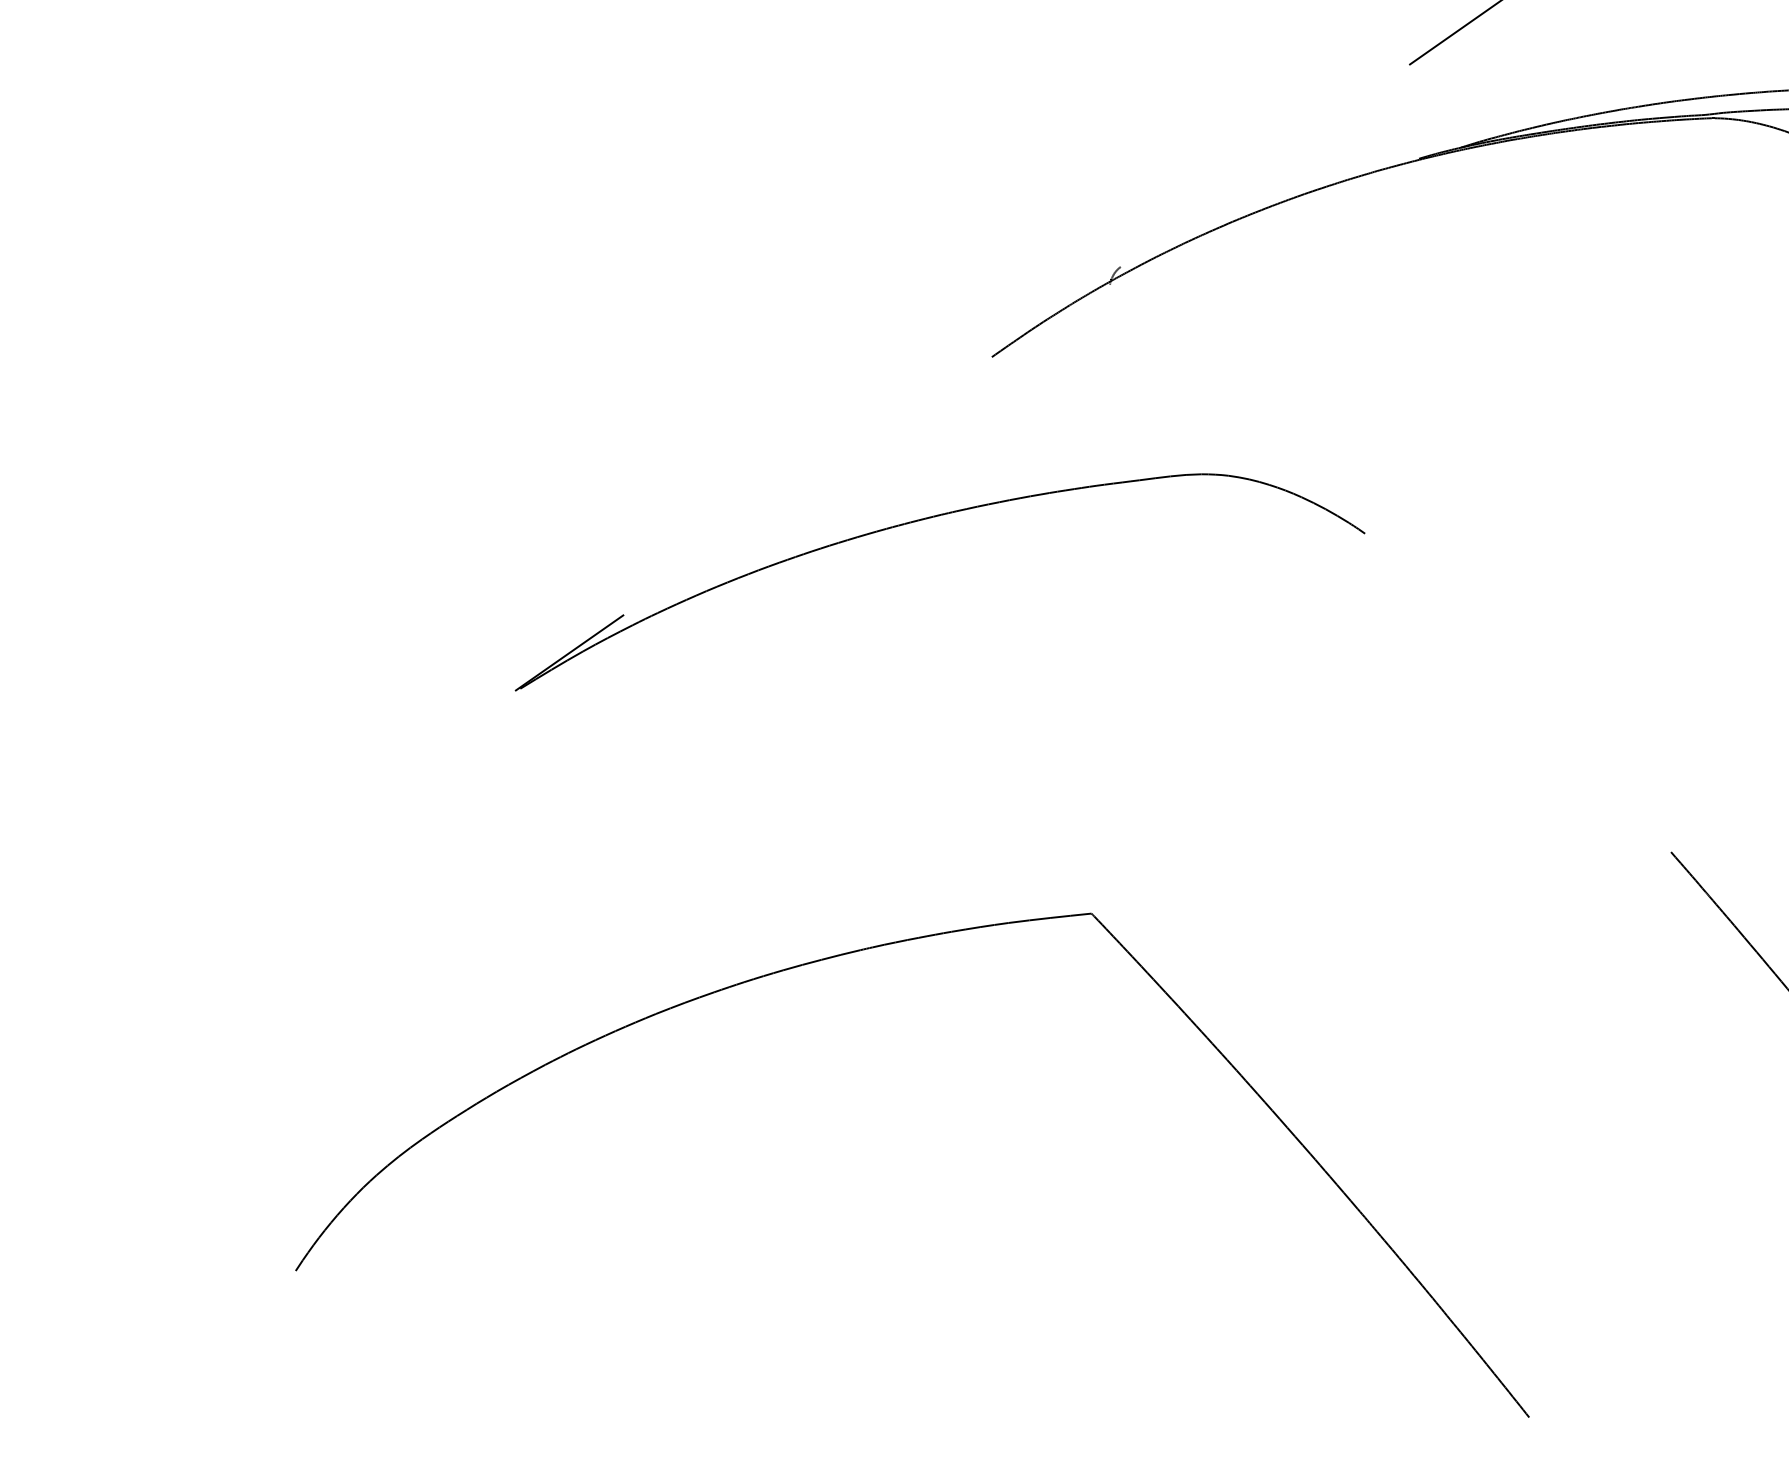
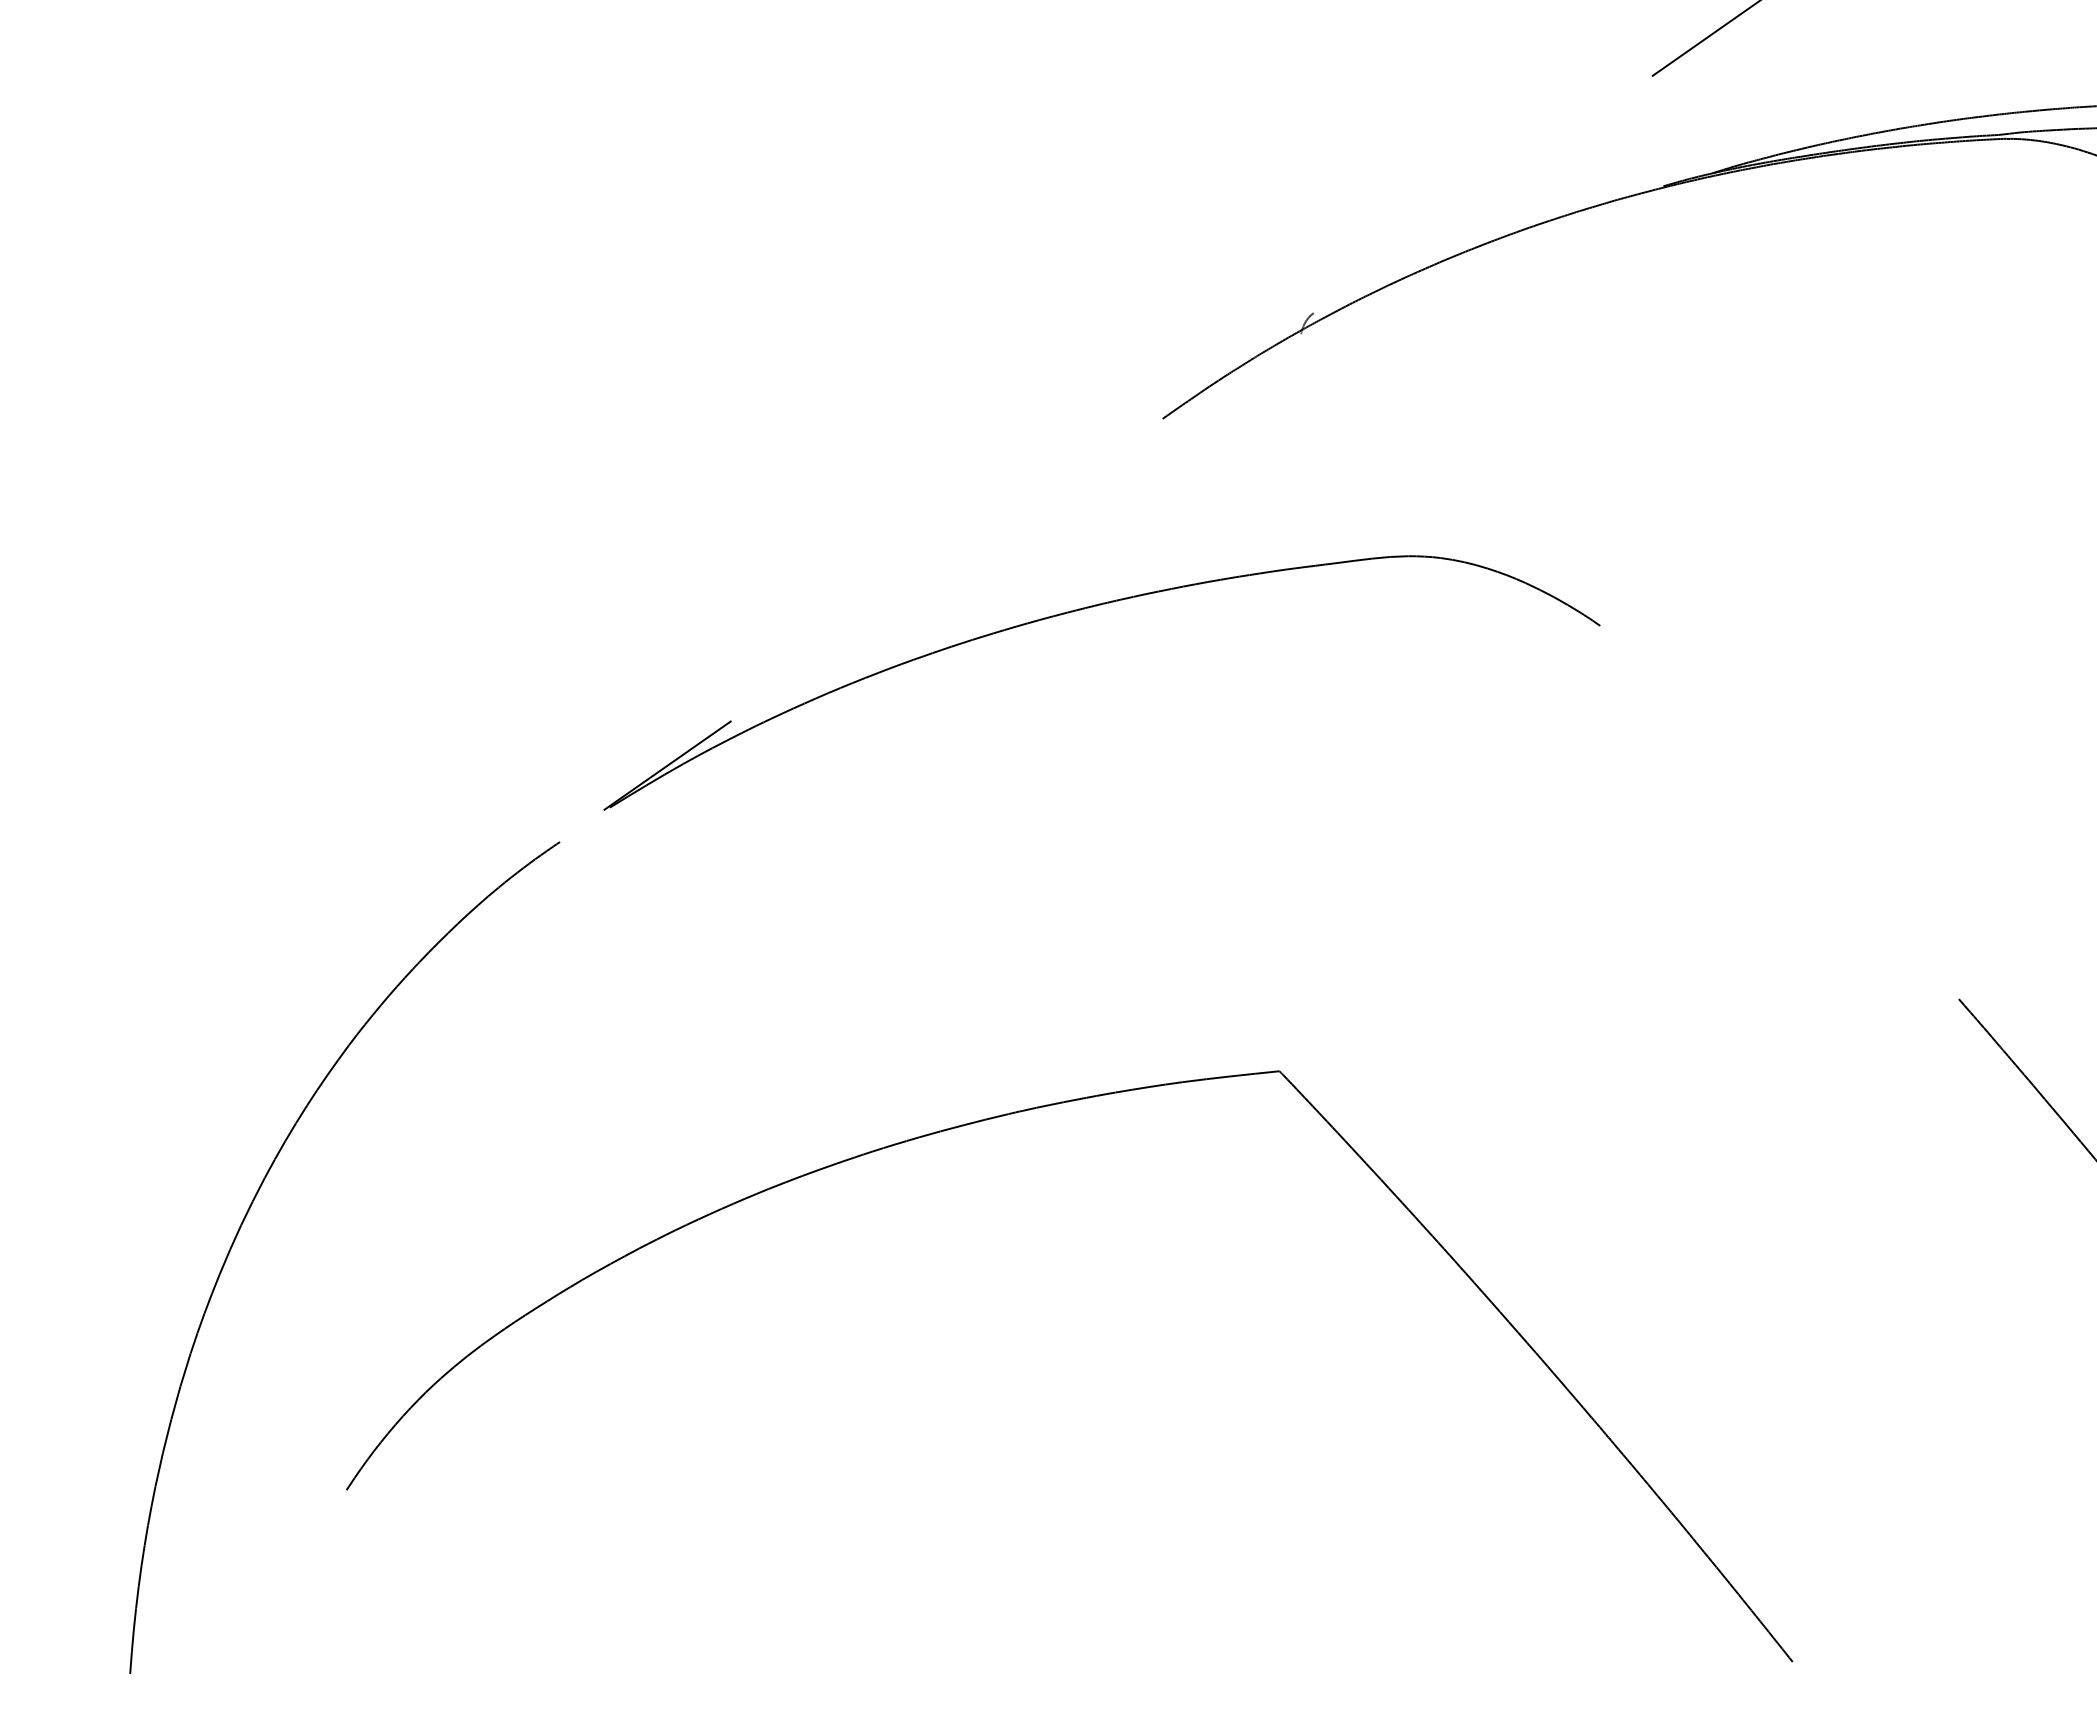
curve: (212, 1032) -> (249, 1210), added

